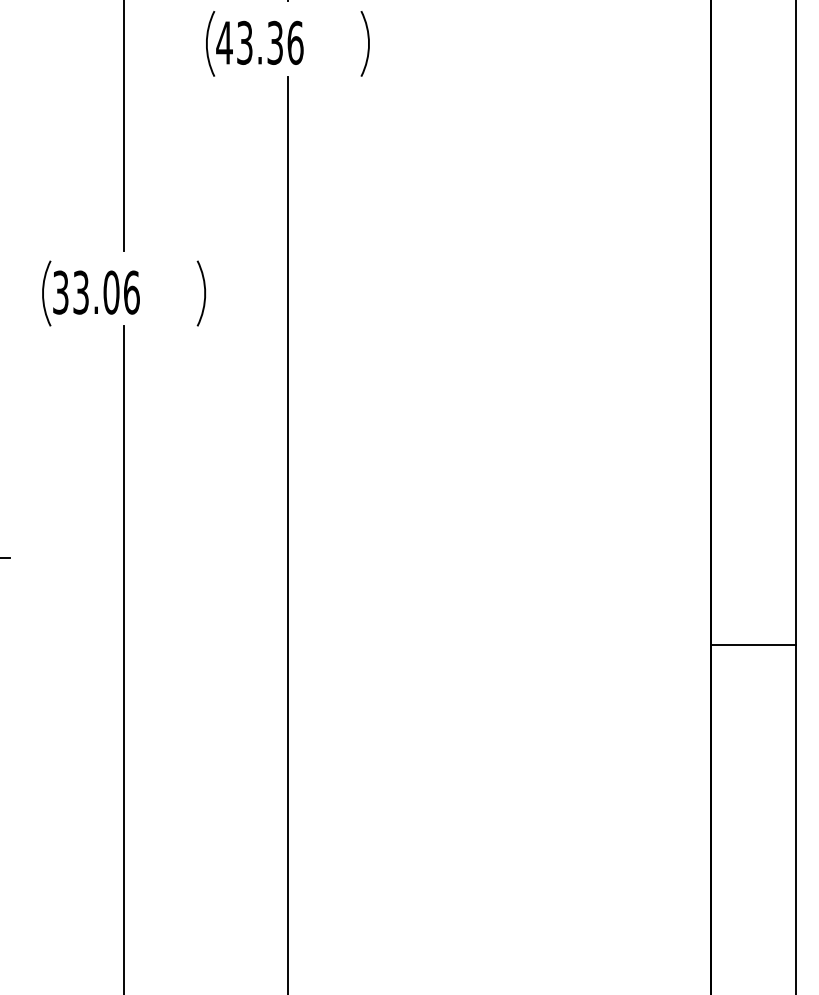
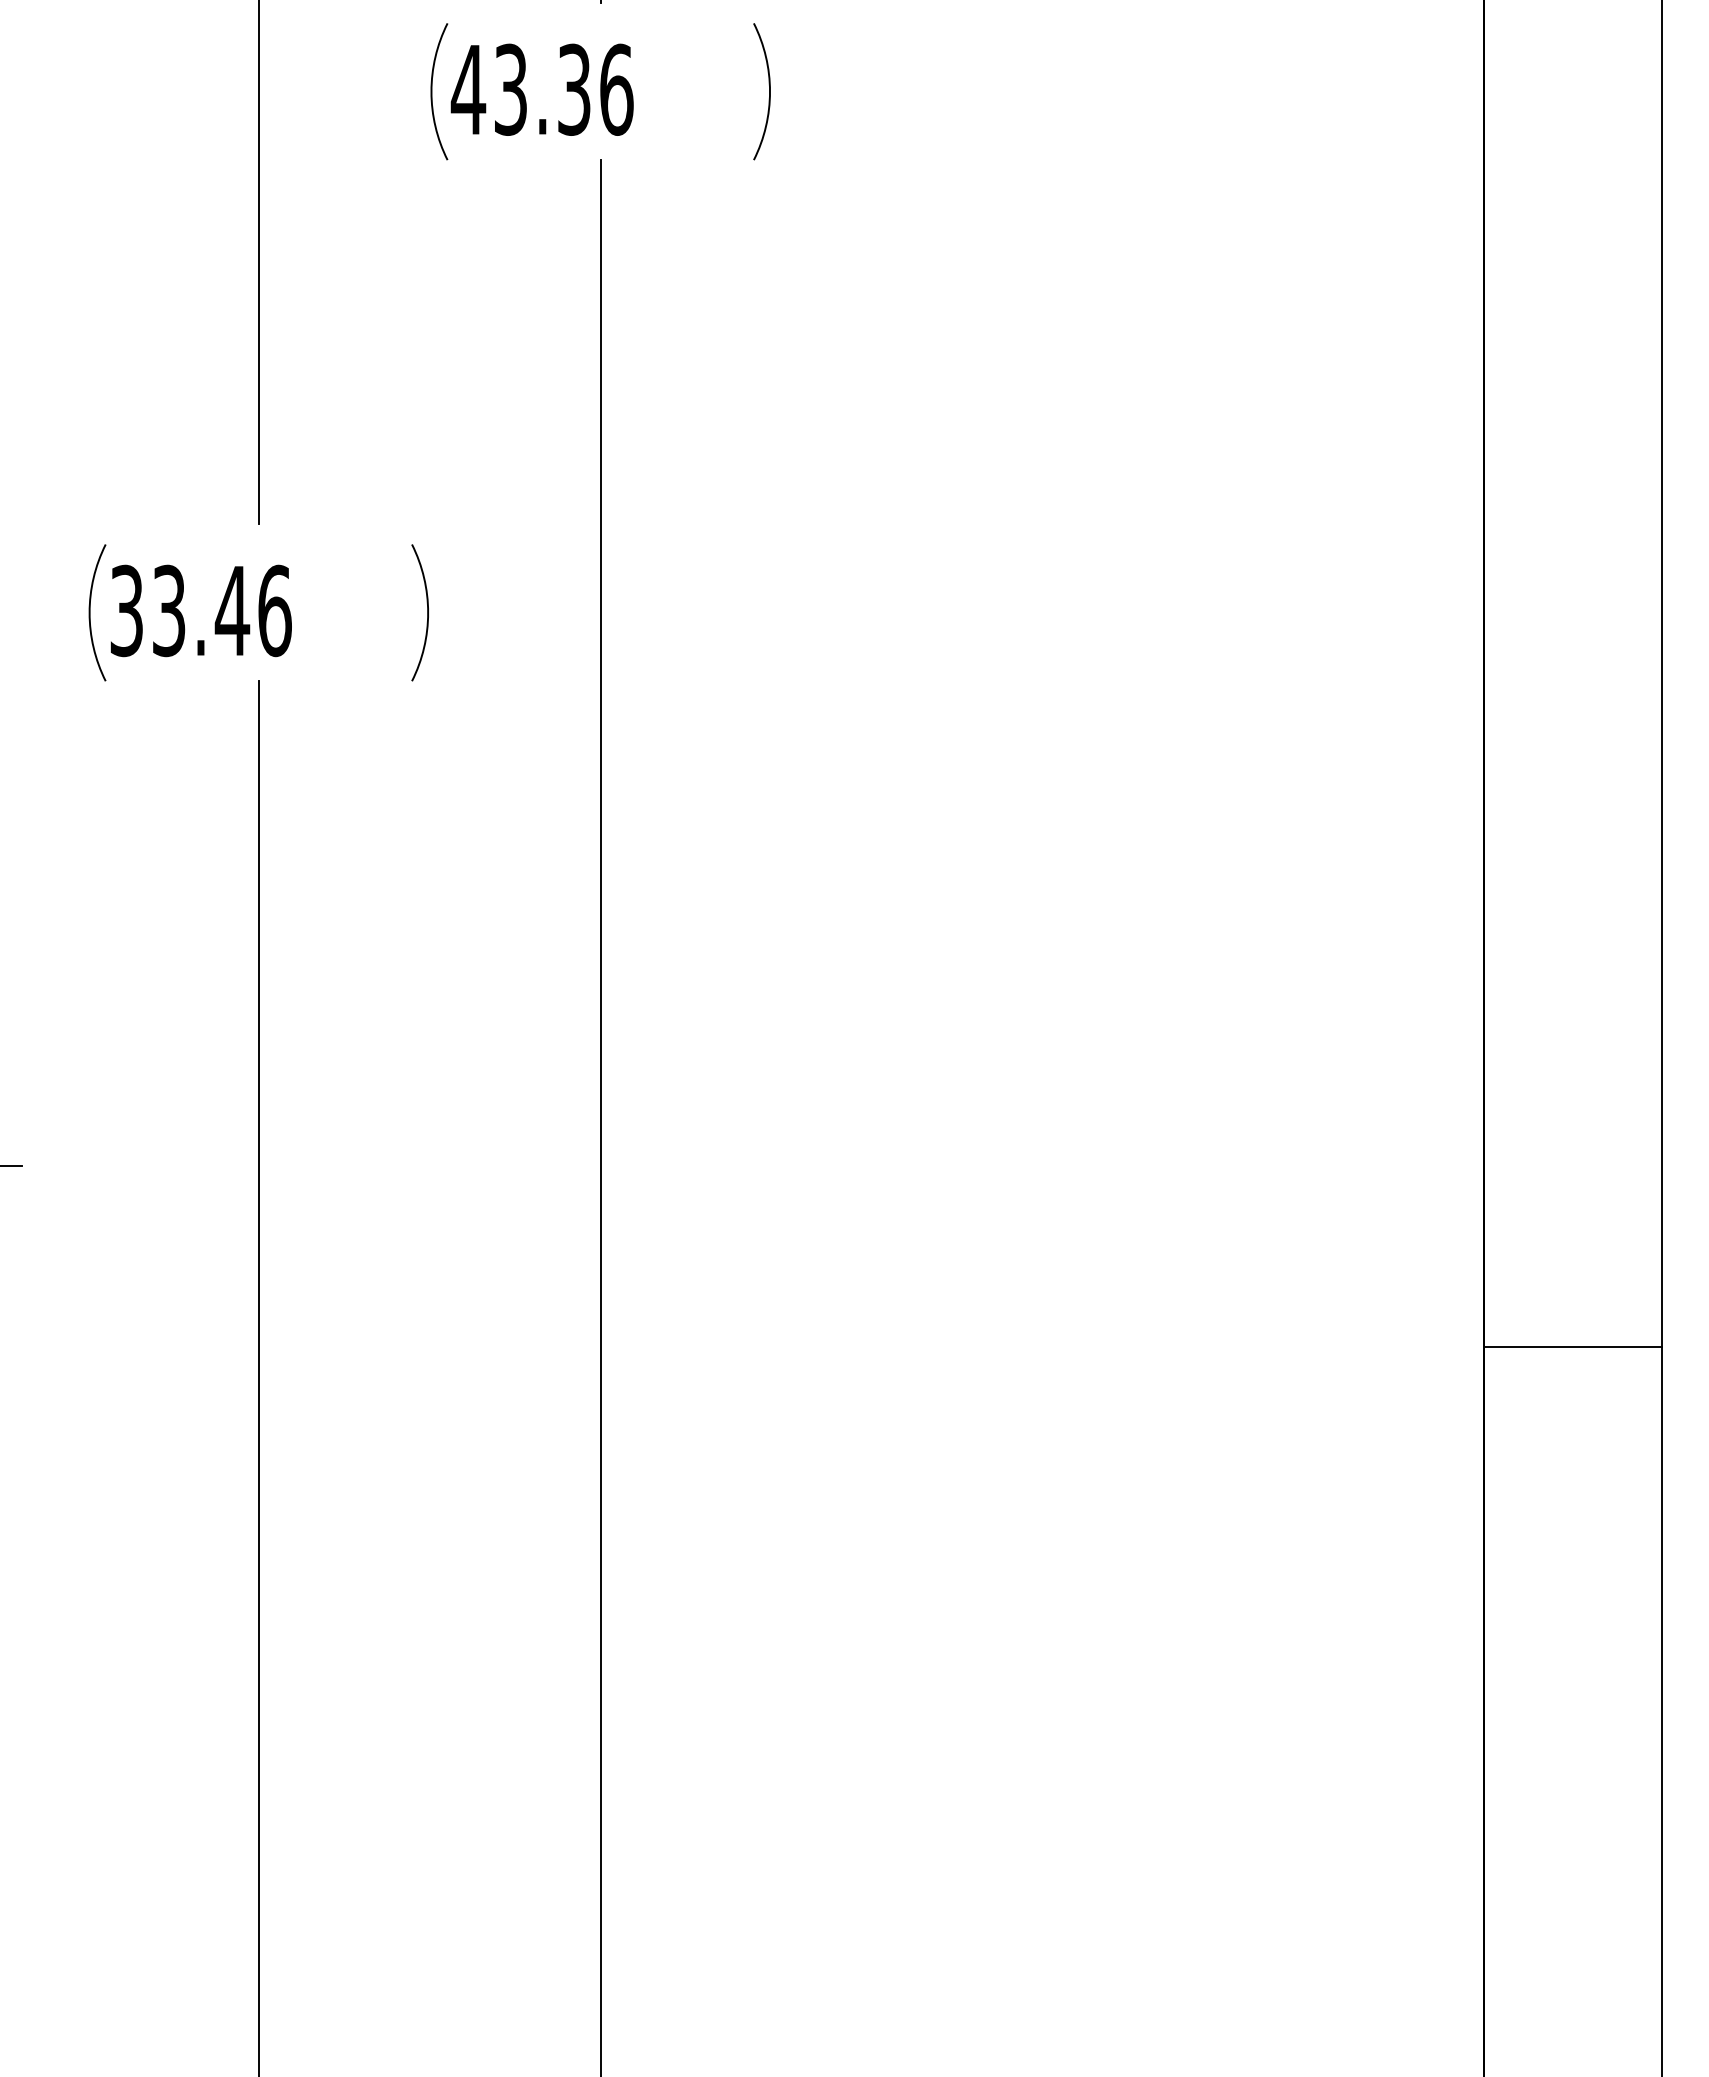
text: (111, 292) -> (232, 610), 33.06 -> 33.46

